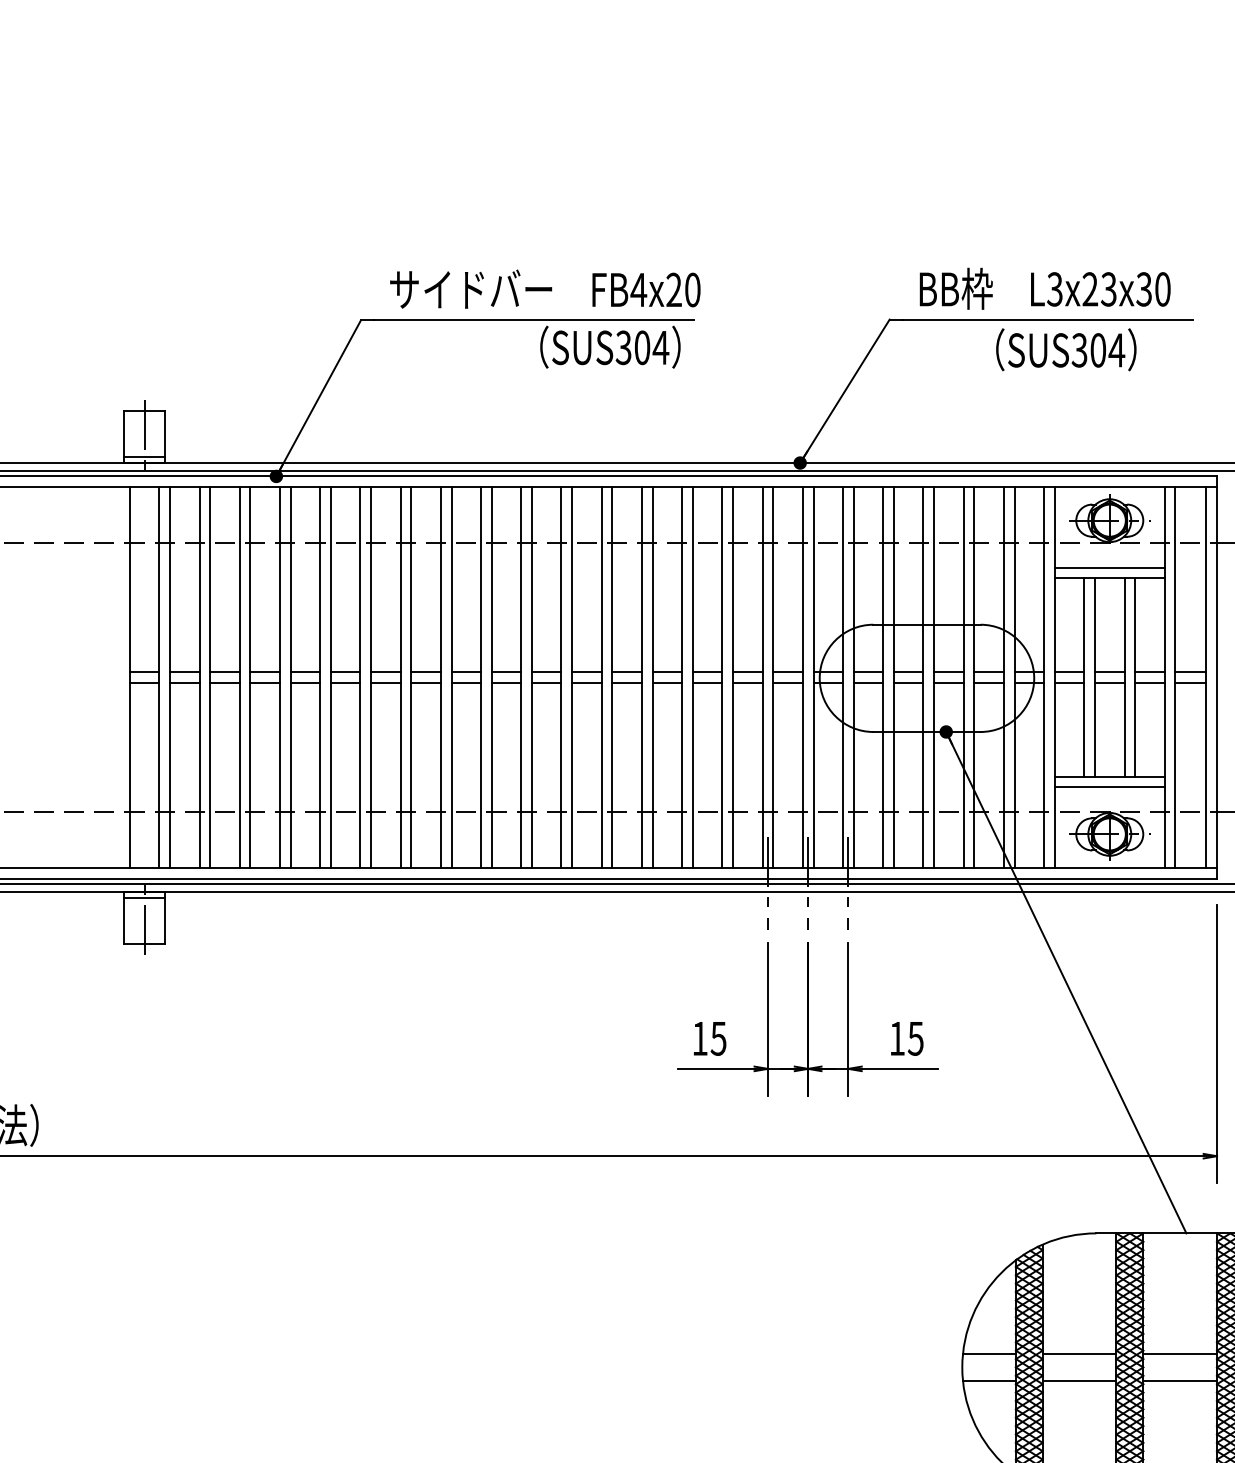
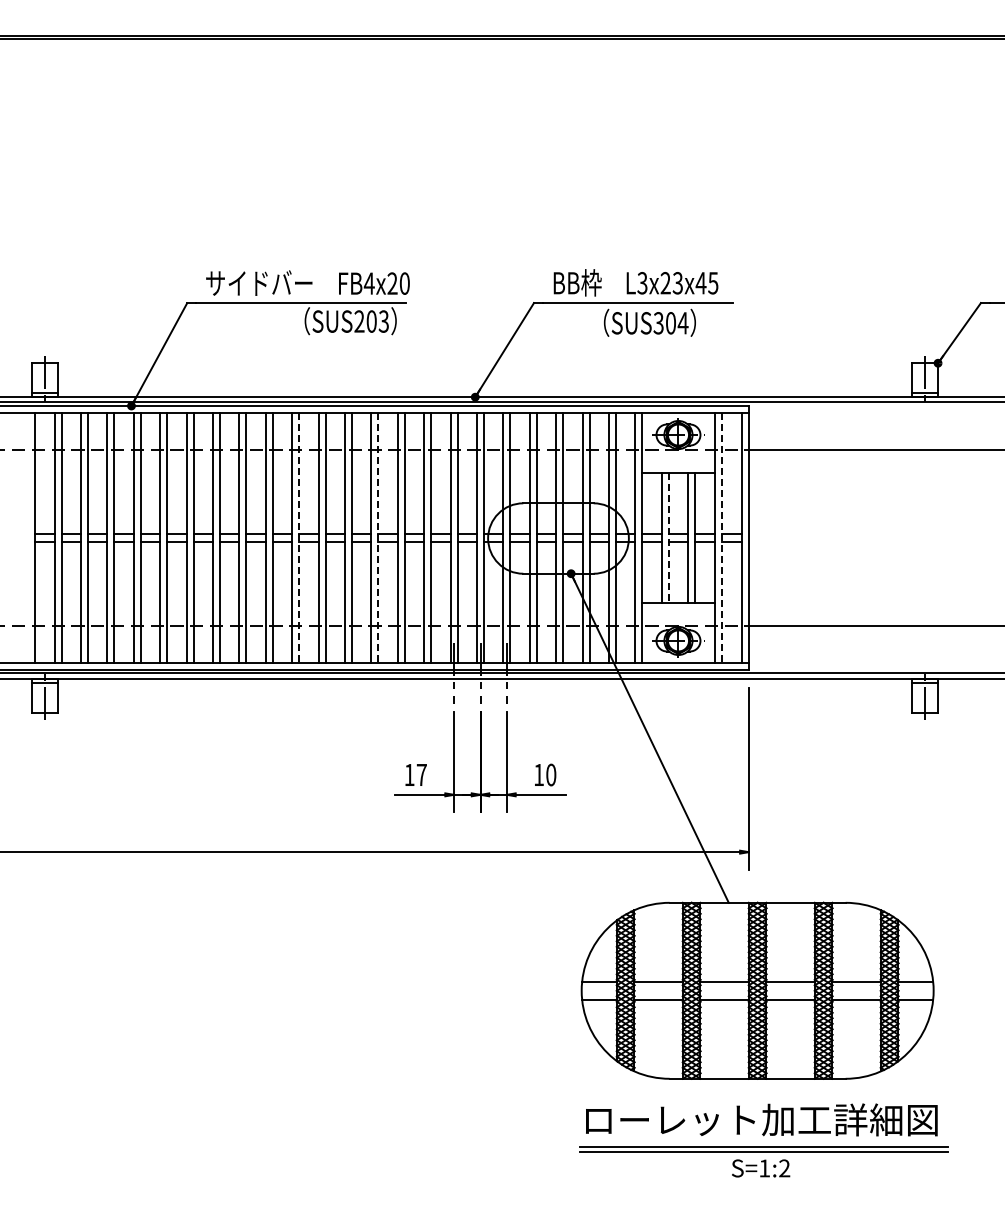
text: (1152, 289) -> (706, 283), L3x23x30 -> L3x23x45
text: (642, 347) -> (371, 321), SUS304 -> SUS203
line: (1109, 567) -> (678, 465), removed
line: (532, 676) -> (299, 537), solid -> dashed
line: (652, 676) -> (378, 537), solid -> dashed
line: (1175, 676) -> (721, 537), solid -> dashed
line: (1094, 678) -> (668, 538), solid -> dashed
line: (1109, 788) -> (678, 610), removed
text: (916, 1037) -> (551, 774), 15 -> 10
text: (718, 1039) -> (421, 775), 15 -> 17

